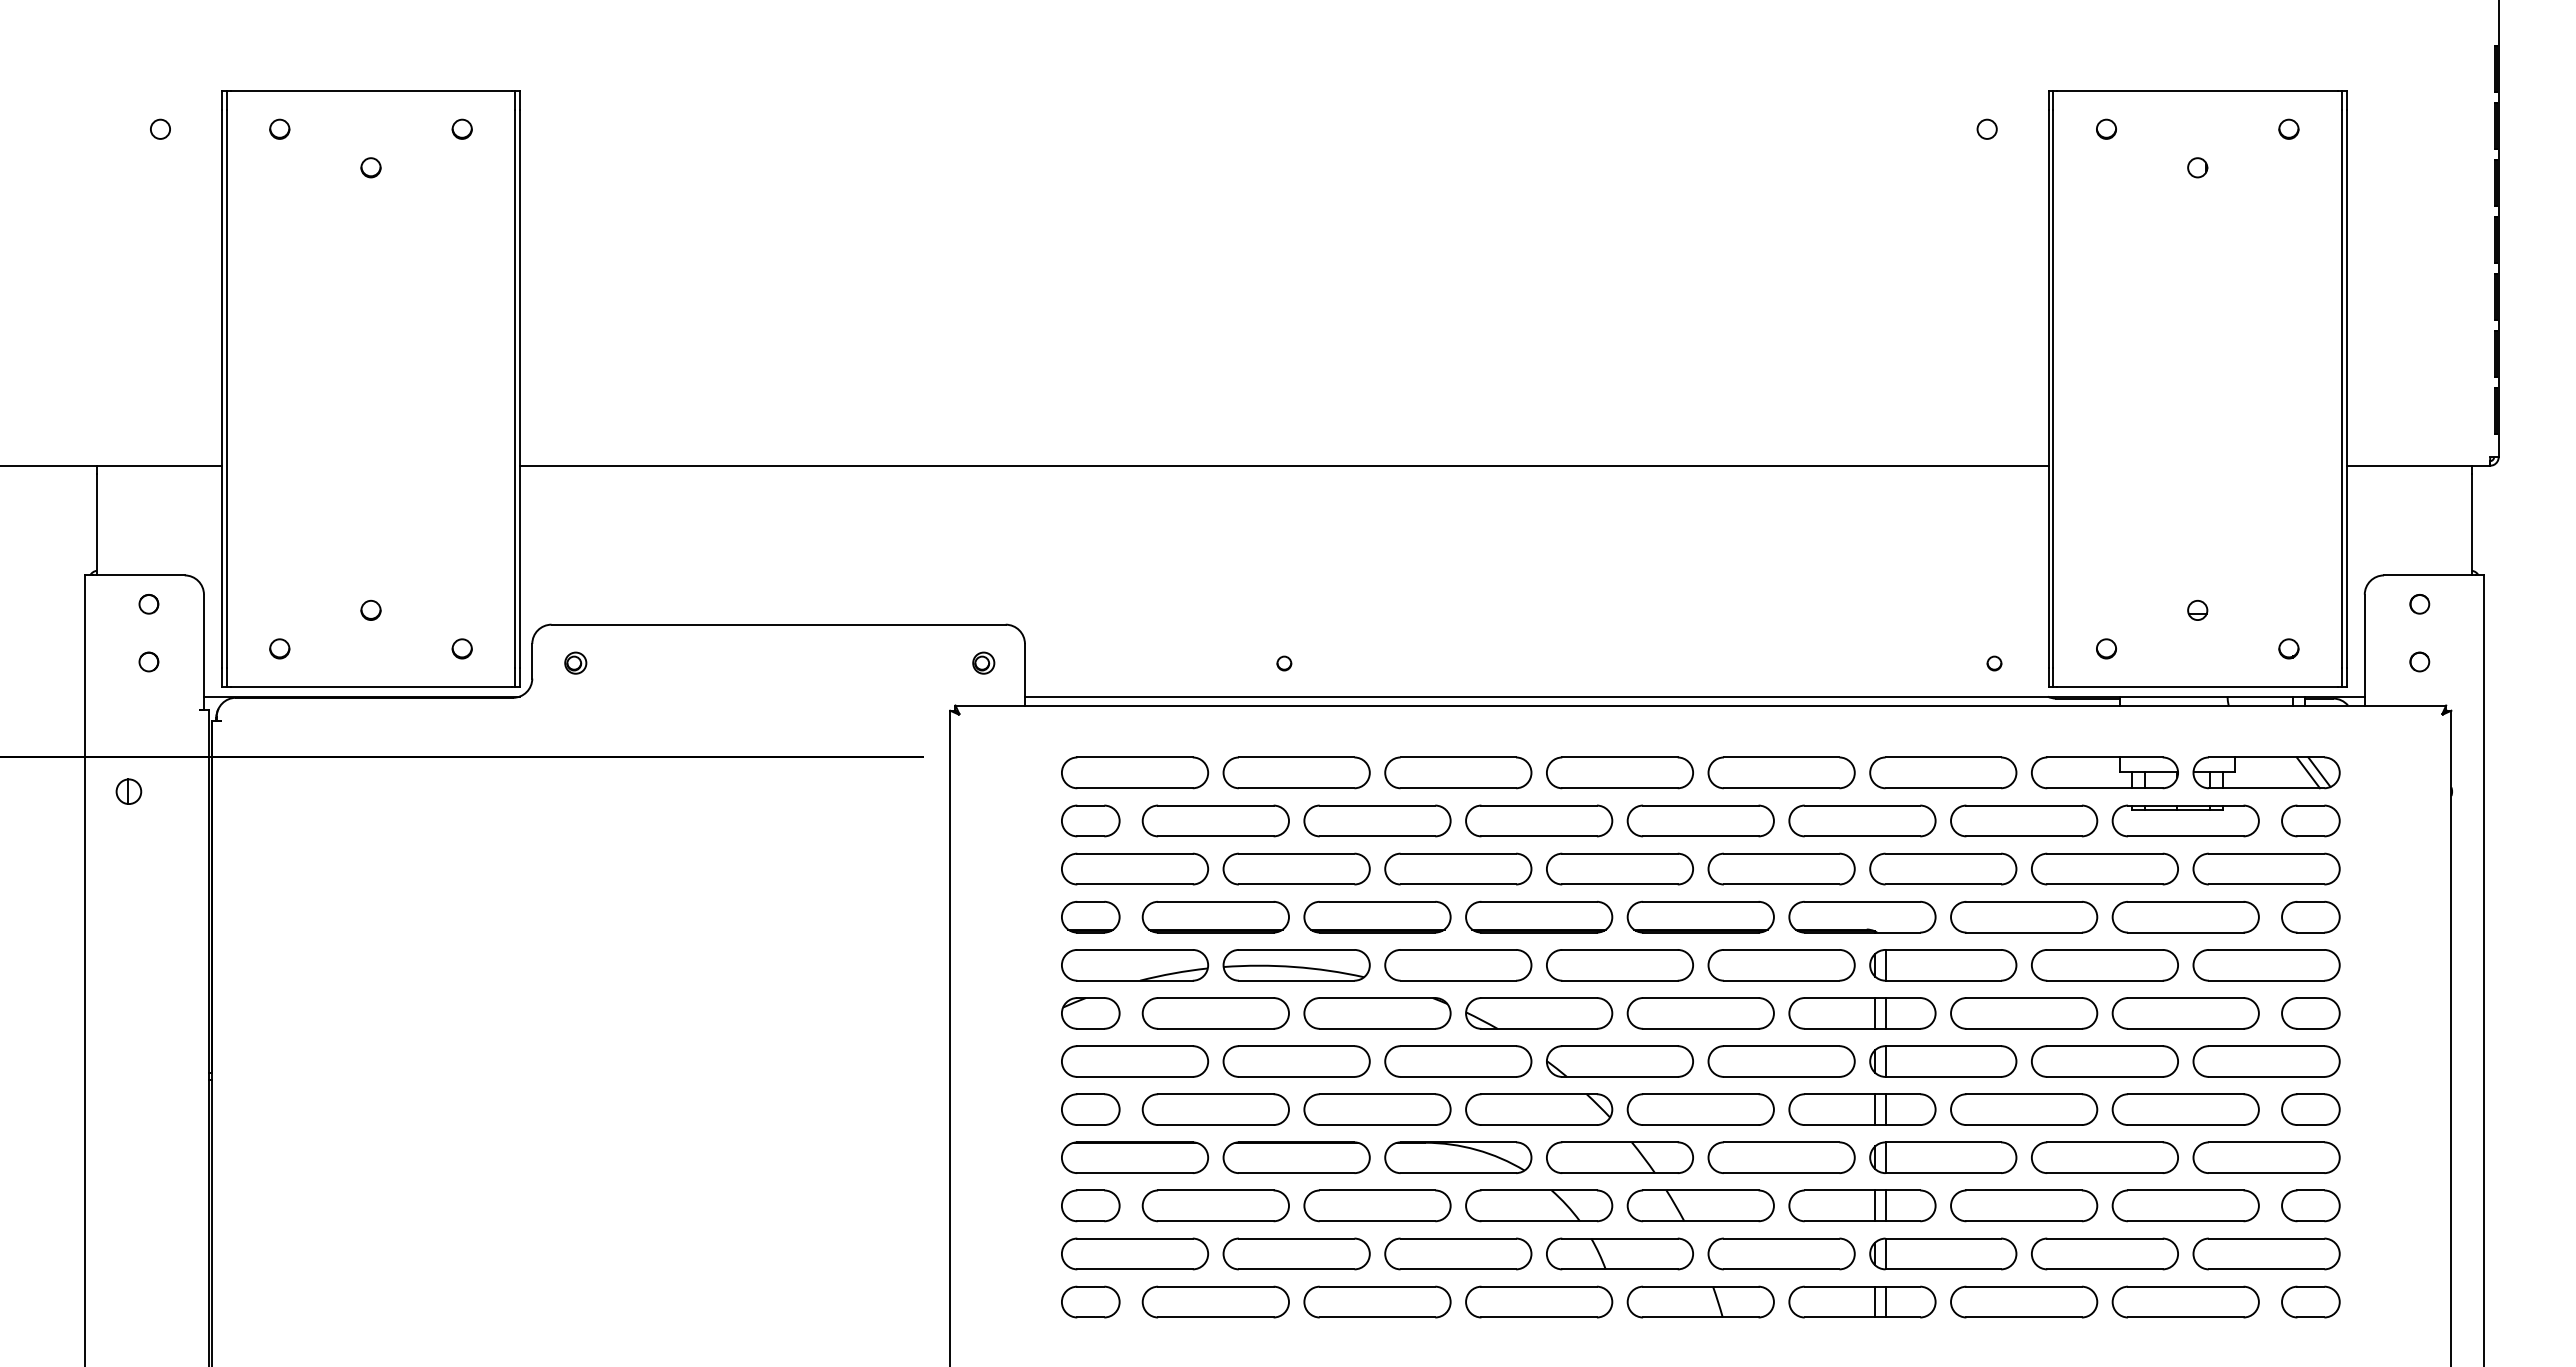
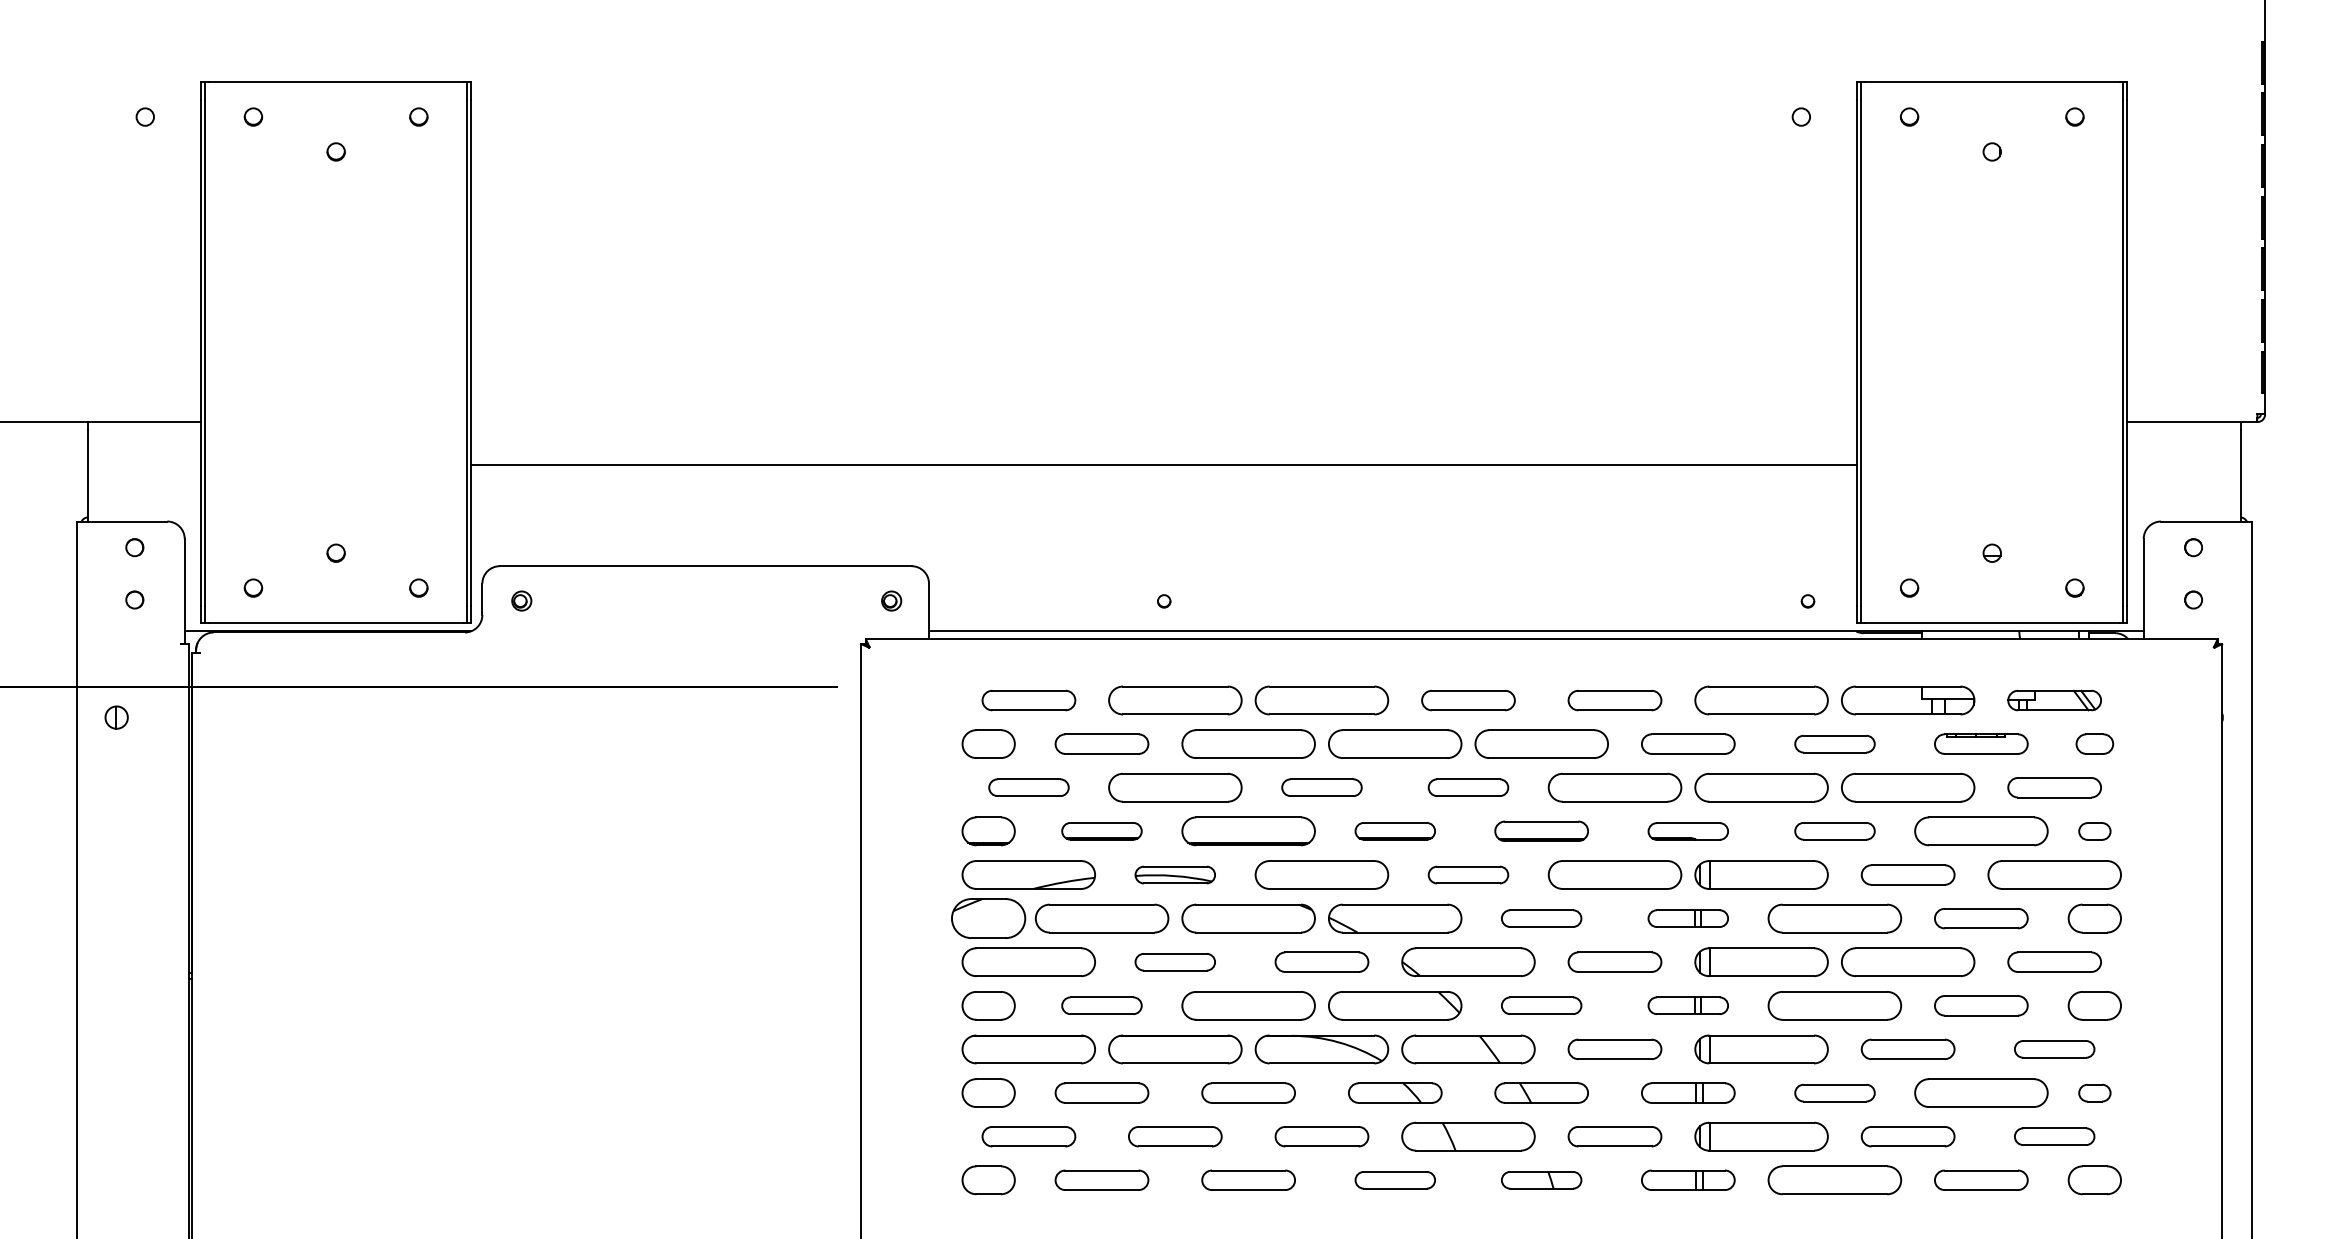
line: (1283, 465) -> (1163, 464), moved
part: (1135, 772) -> (1029, 700), size x0.7
part: (1619, 772) -> (1468, 700), size x0.7
part: (1781, 772) -> (1614, 700), size x0.7
part: (2266, 772) -> (2054, 700), size x0.7
part: (1215, 820) -> (1101, 743), size x0.7
part: (1862, 820) -> (1688, 743), size x0.7
part: (2024, 820) -> (1835, 743), size x0.6
part: (2185, 820) -> (1981, 743), size x0.7
part: (2310, 820) -> (2094, 743), size x0.7
part: (1135, 868) -> (1029, 787), size x0.6
part: (1458, 868) -> (1322, 787), size x0.6
part: (1619, 868) -> (1468, 787), size x0.6
part: (2266, 868) -> (2054, 787), size x0.7
part: (1215, 916) -> (1101, 830), size x0.6
part: (1539, 916) -> (1395, 830), size x0.6
part: (1700, 916) -> (1541, 830), size x0.7
part: (2024, 916) -> (1835, 830), size x0.6
part: (1862, 917) -> (1688, 831), size x0.6
part: (2310, 917) -> (2094, 831), size x0.6
part: (1296, 965) -> (1175, 875), size x0.6
part: (1619, 965) -> (1468, 875), size x0.6
part: (2104, 965) -> (1907, 875), size x0.7
part: (1090, 1013) -> (988, 918), size x1.4
part: (1700, 1013) -> (1541, 918), size x0.6
part: (1862, 1013) -> (1688, 918), size x0.6
part: (2185, 1013) -> (1981, 918), size x0.7
part: (1296, 1061) -> (1175, 962), size x0.6
part: (1458, 1061) -> (1322, 962), size x0.7
part: (1781, 1061) -> (1614, 962), size x0.7
part: (2266, 1061) -> (2054, 962), size x0.7
part: (1215, 1109) -> (1101, 1005), size x0.6
part: (1700, 1109) -> (1541, 1005), size x0.6
part: (1862, 1109) -> (1688, 1005), size x0.6
part: (2185, 1109) -> (1981, 1005), size x0.7
part: (1781, 1157) -> (1614, 1049), size x0.7
part: (2104, 1157) -> (1907, 1049), size x0.7
part: (2266, 1157) -> (2054, 1049), size x0.6
part: (1215, 1205) -> (1101, 1092), size x0.7
part: (1377, 1205) -> (1248, 1092), size x0.7
part: (1539, 1205) -> (1395, 1092), size x0.7
part: (1700, 1205) -> (1541, 1092), size x0.7
part: (1862, 1205) -> (1688, 1092), size x0.7
part: (2024, 1205) -> (1835, 1092), size x0.6
part: (2310, 1205) -> (2094, 1092), size x0.6
part: (1135, 1253) -> (1029, 1136), size x0.7
part: (1296, 1253) -> (1175, 1136), size x0.7
part: (1458, 1253) -> (1322, 1136), size x0.7
part: (1781, 1253) -> (1614, 1136), size x0.7
part: (2104, 1253) -> (1907, 1136), size x0.7
part: (2266, 1253) -> (2054, 1136), size x0.6
part: (1215, 1301) -> (1101, 1179), size x0.7
part: (1377, 1301) -> (1248, 1179), size x0.7
part: (1539, 1301) -> (1395, 1179), size x0.6
part: (1700, 1301) -> (1541, 1179), size x0.6
part: (1862, 1301) -> (1688, 1179), size x0.7
part: (2185, 1301) -> (1981, 1179), size x0.7

